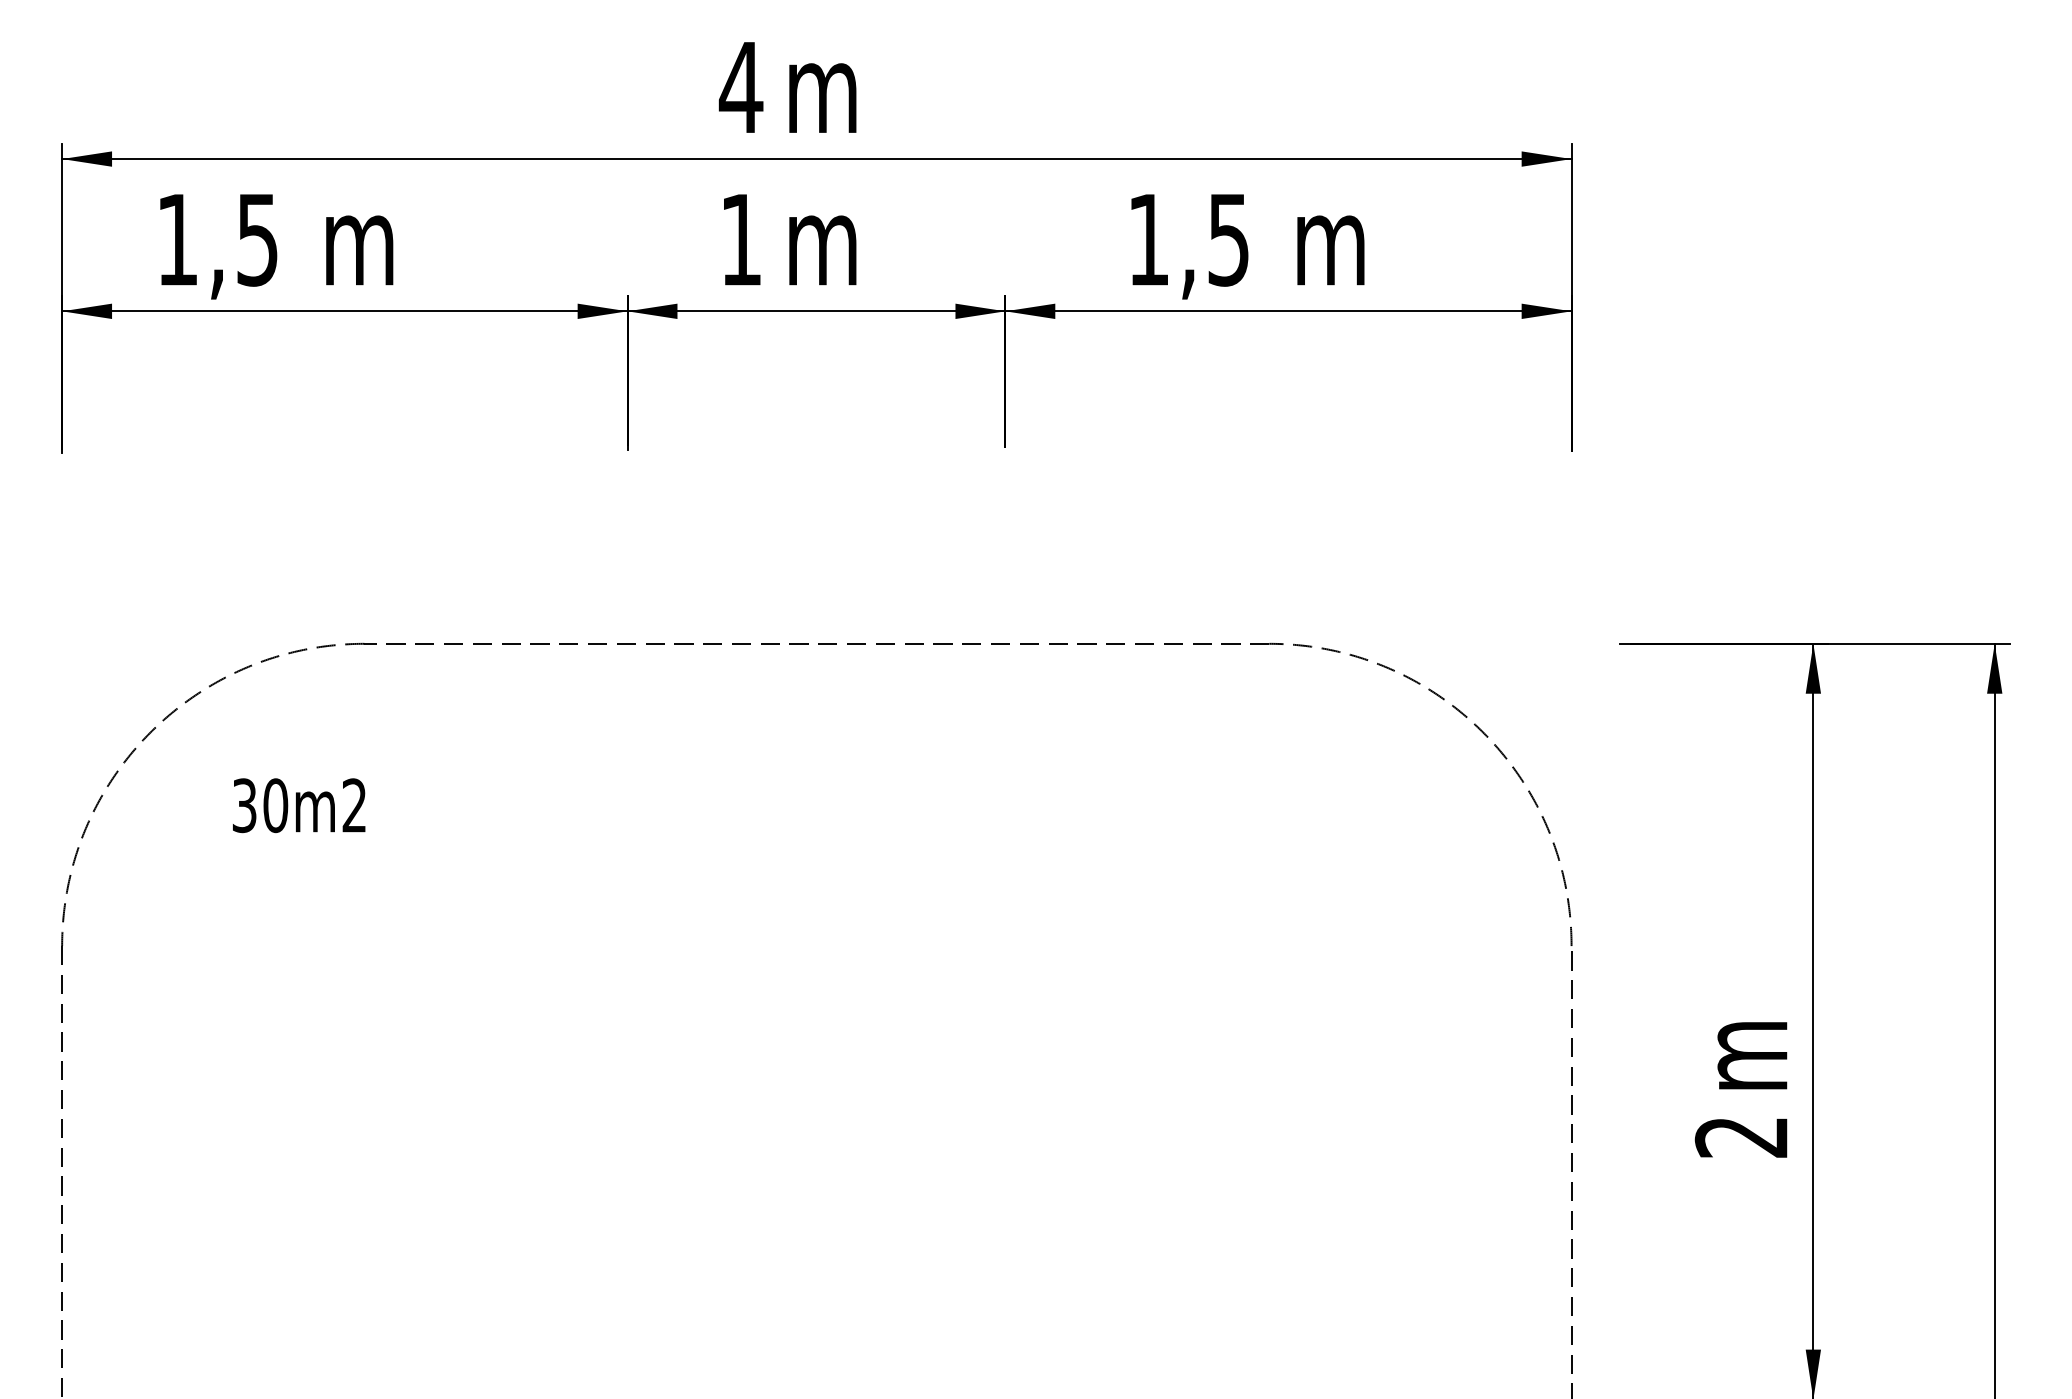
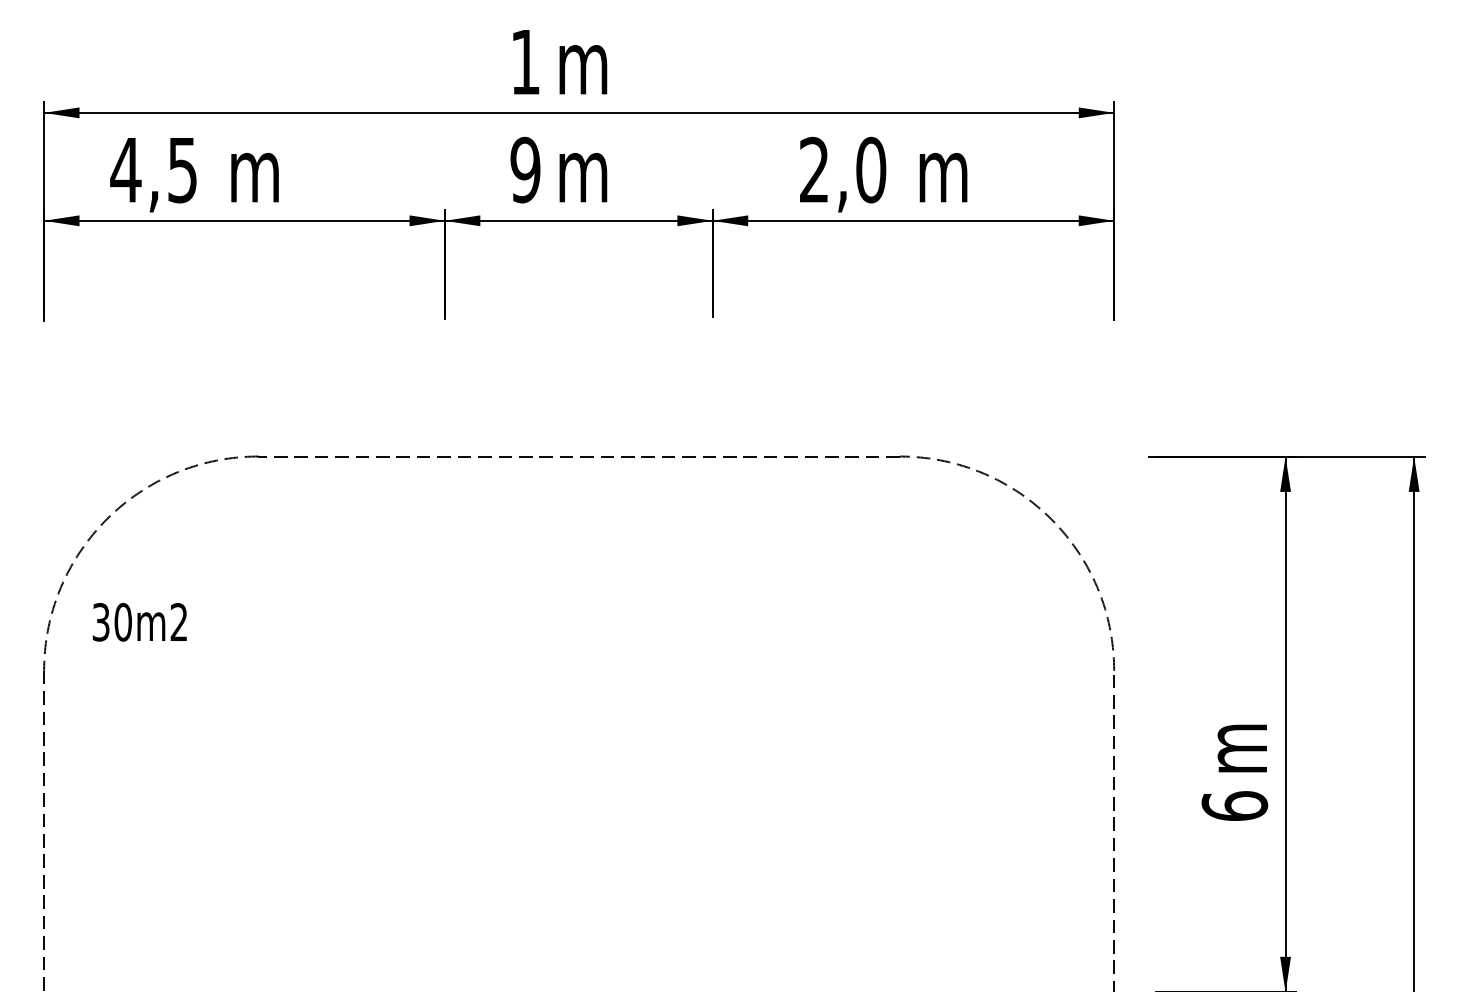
text: (740, 87) -> (525, 62), 4 -> 1
text: (177, 239) -> (125, 169), 1,5 -> 4,5
text: (741, 239) -> (525, 169), 1 -> 9
text: (1189, 239) -> (843, 169), 1,5 -> 2,0
text: (299, 805) -> (140, 622), moved
text: (1741, 1136) -> (1234, 805), 2 -> 6

